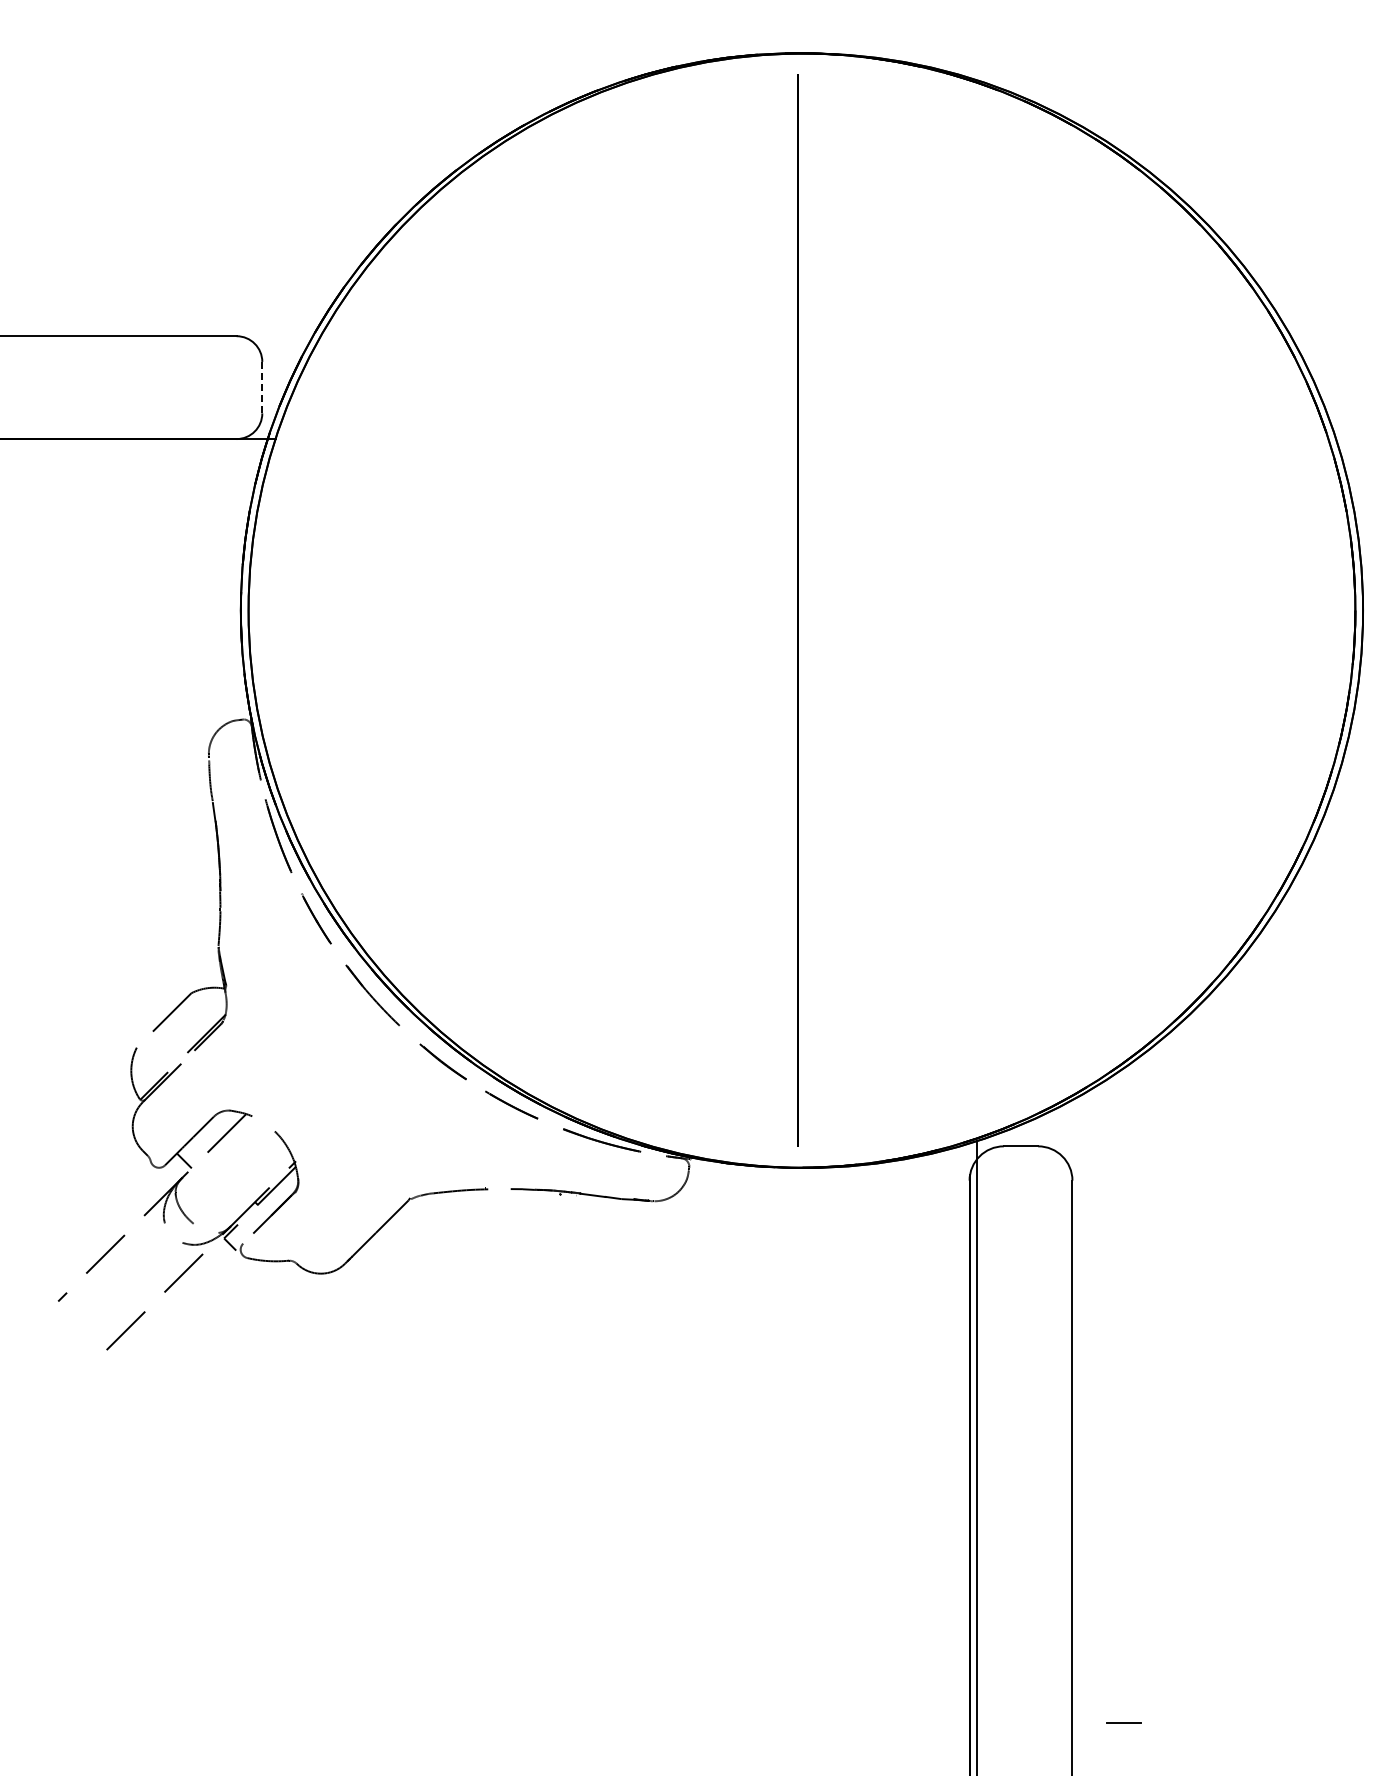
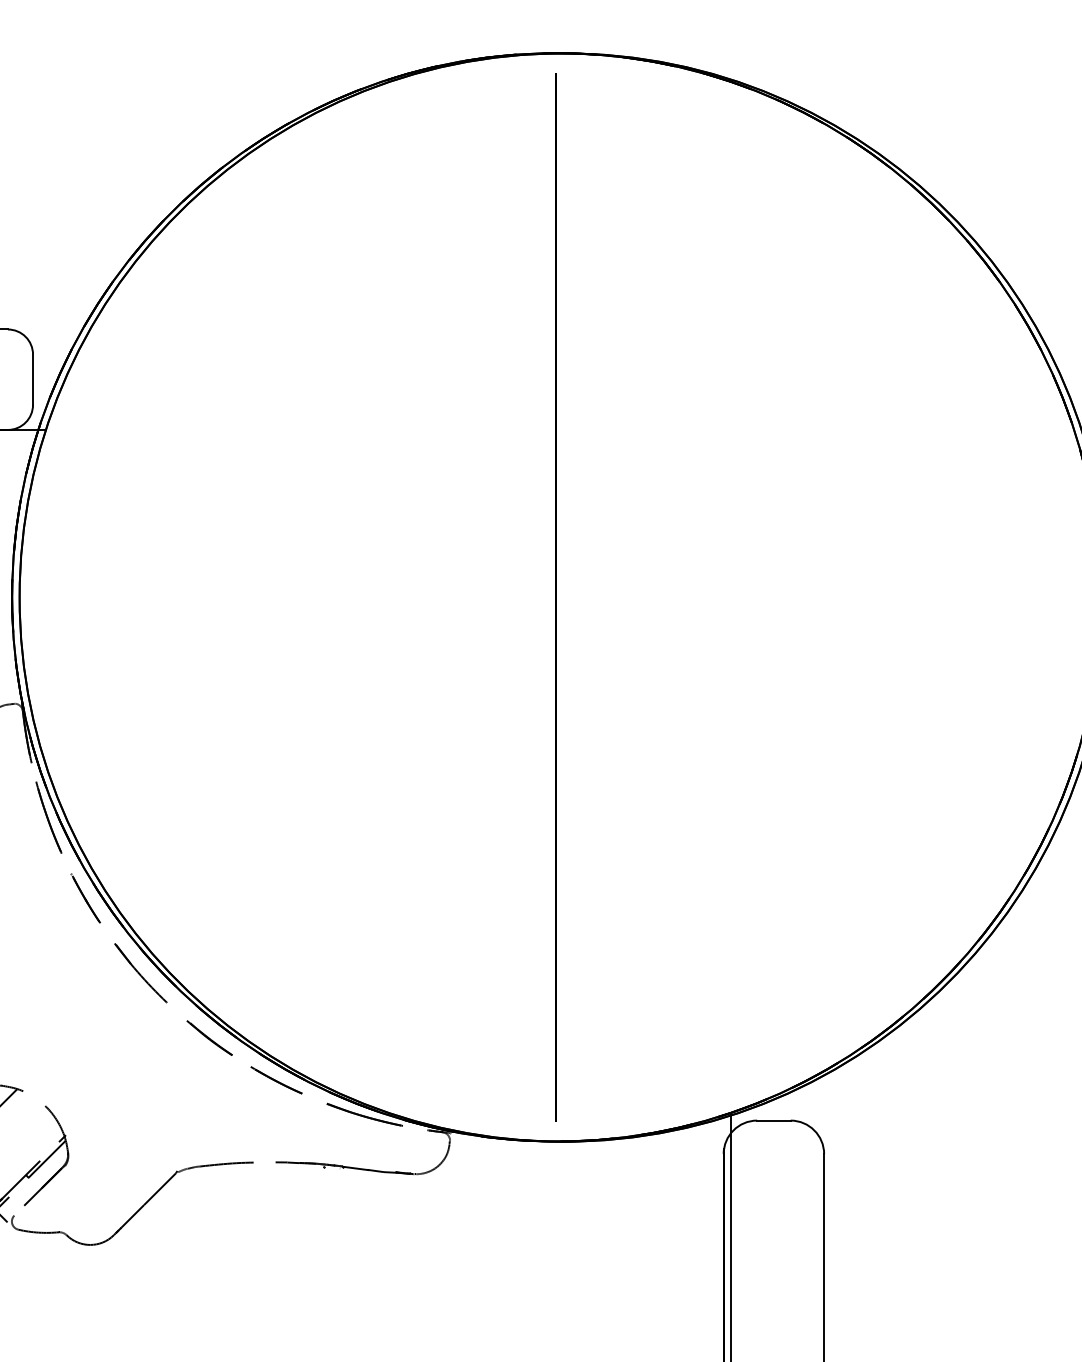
line: (262, 387) -> (33, 379), dashed -> solid

